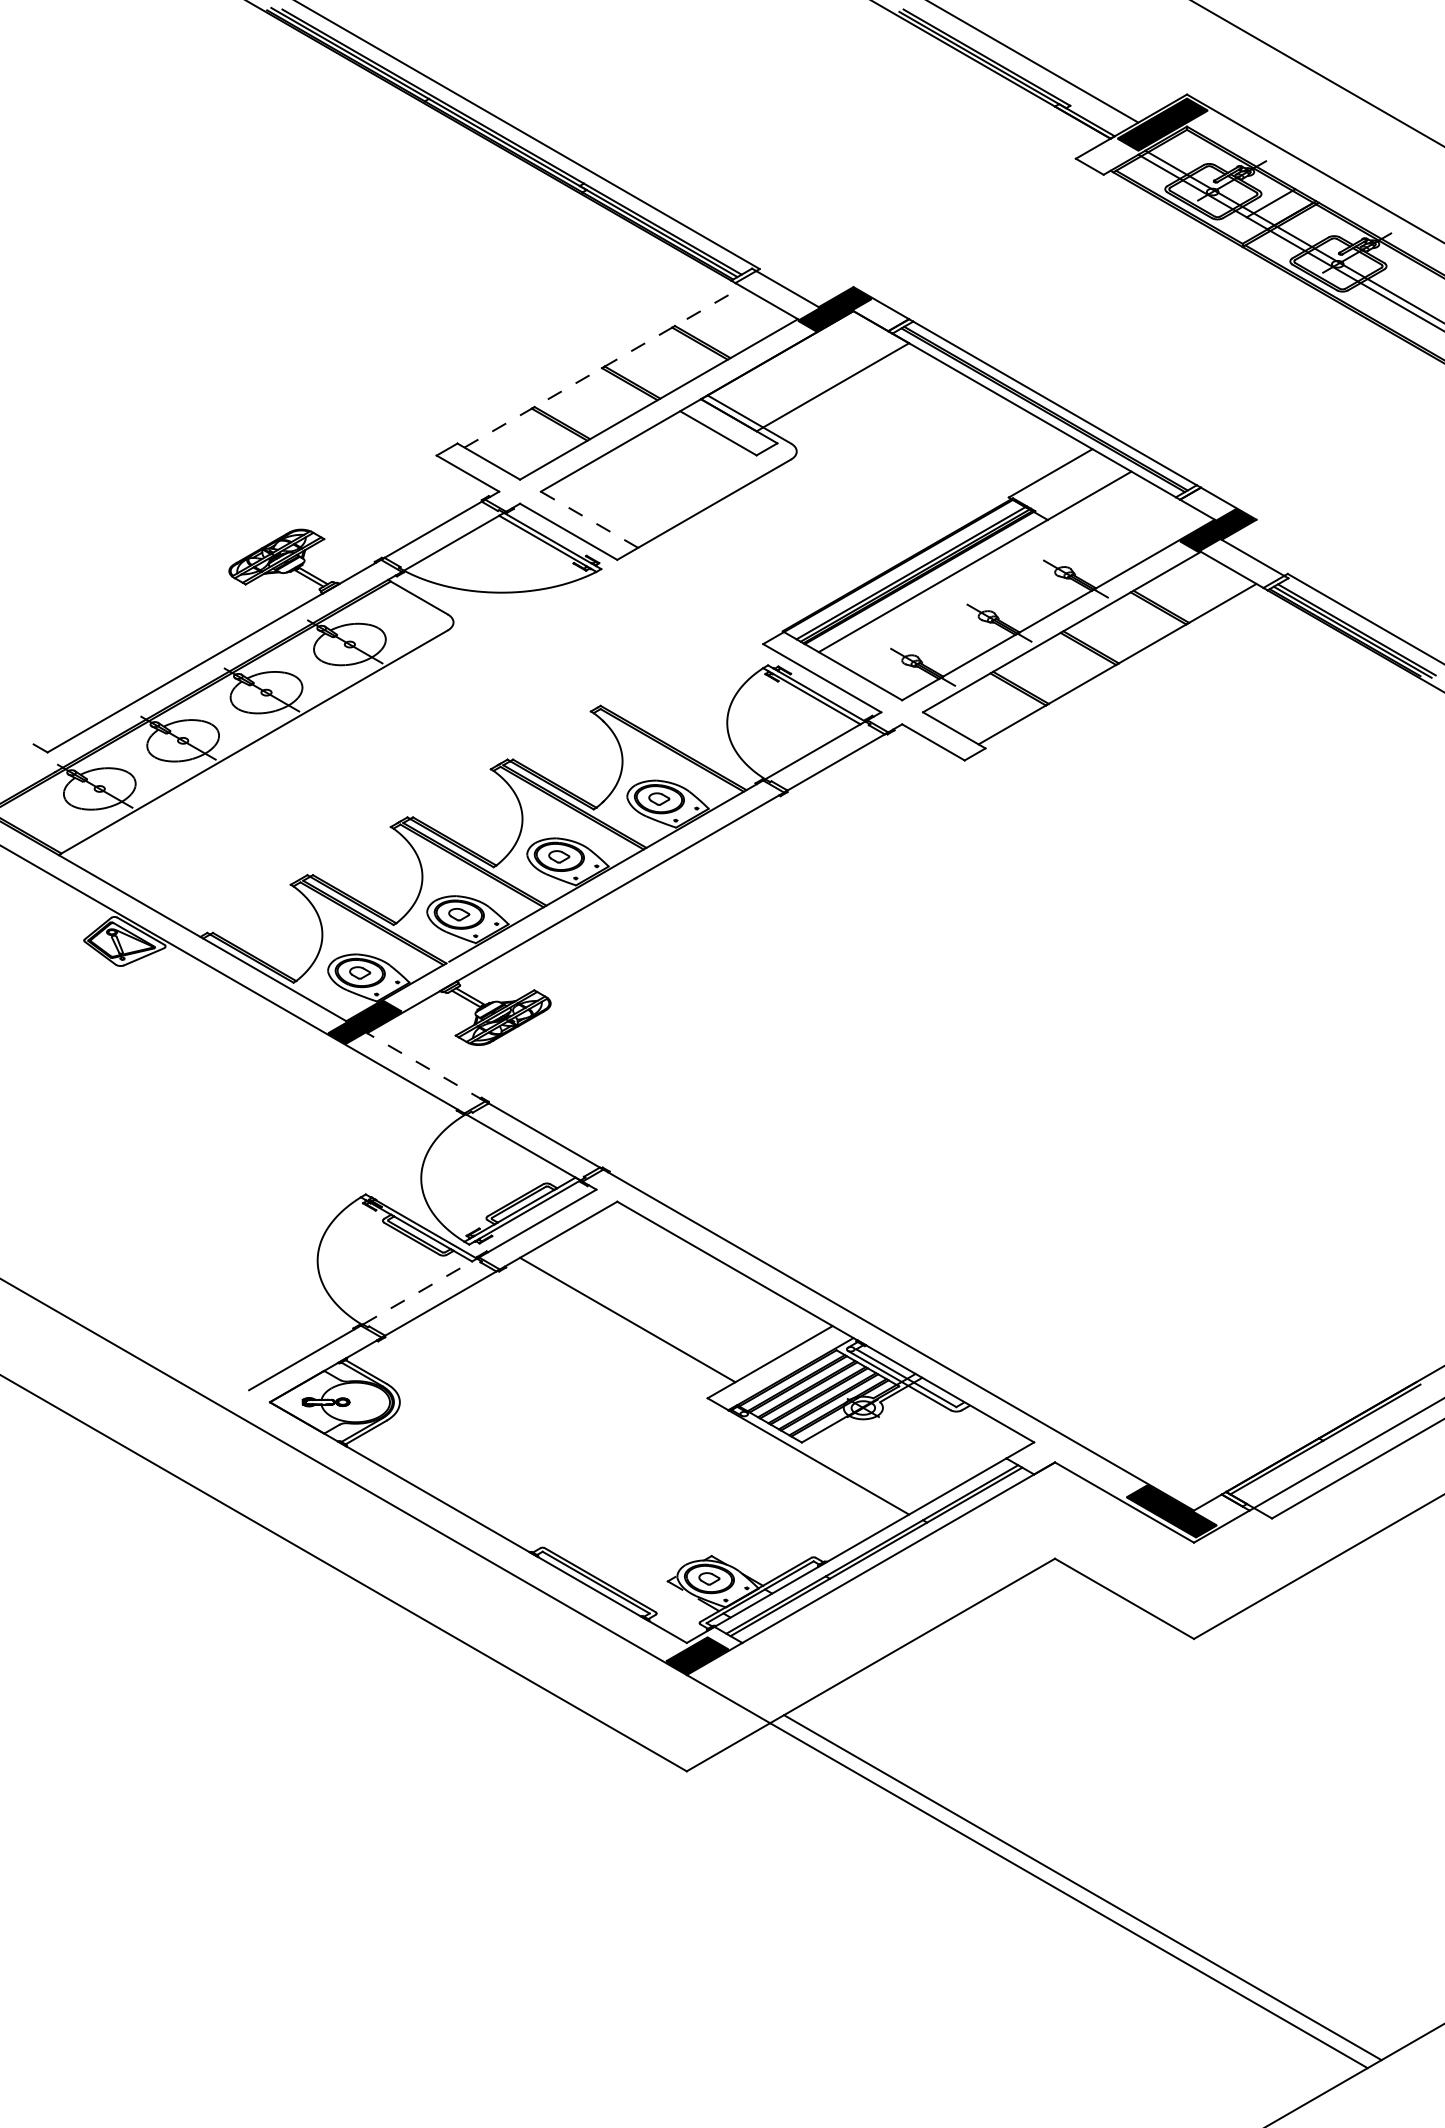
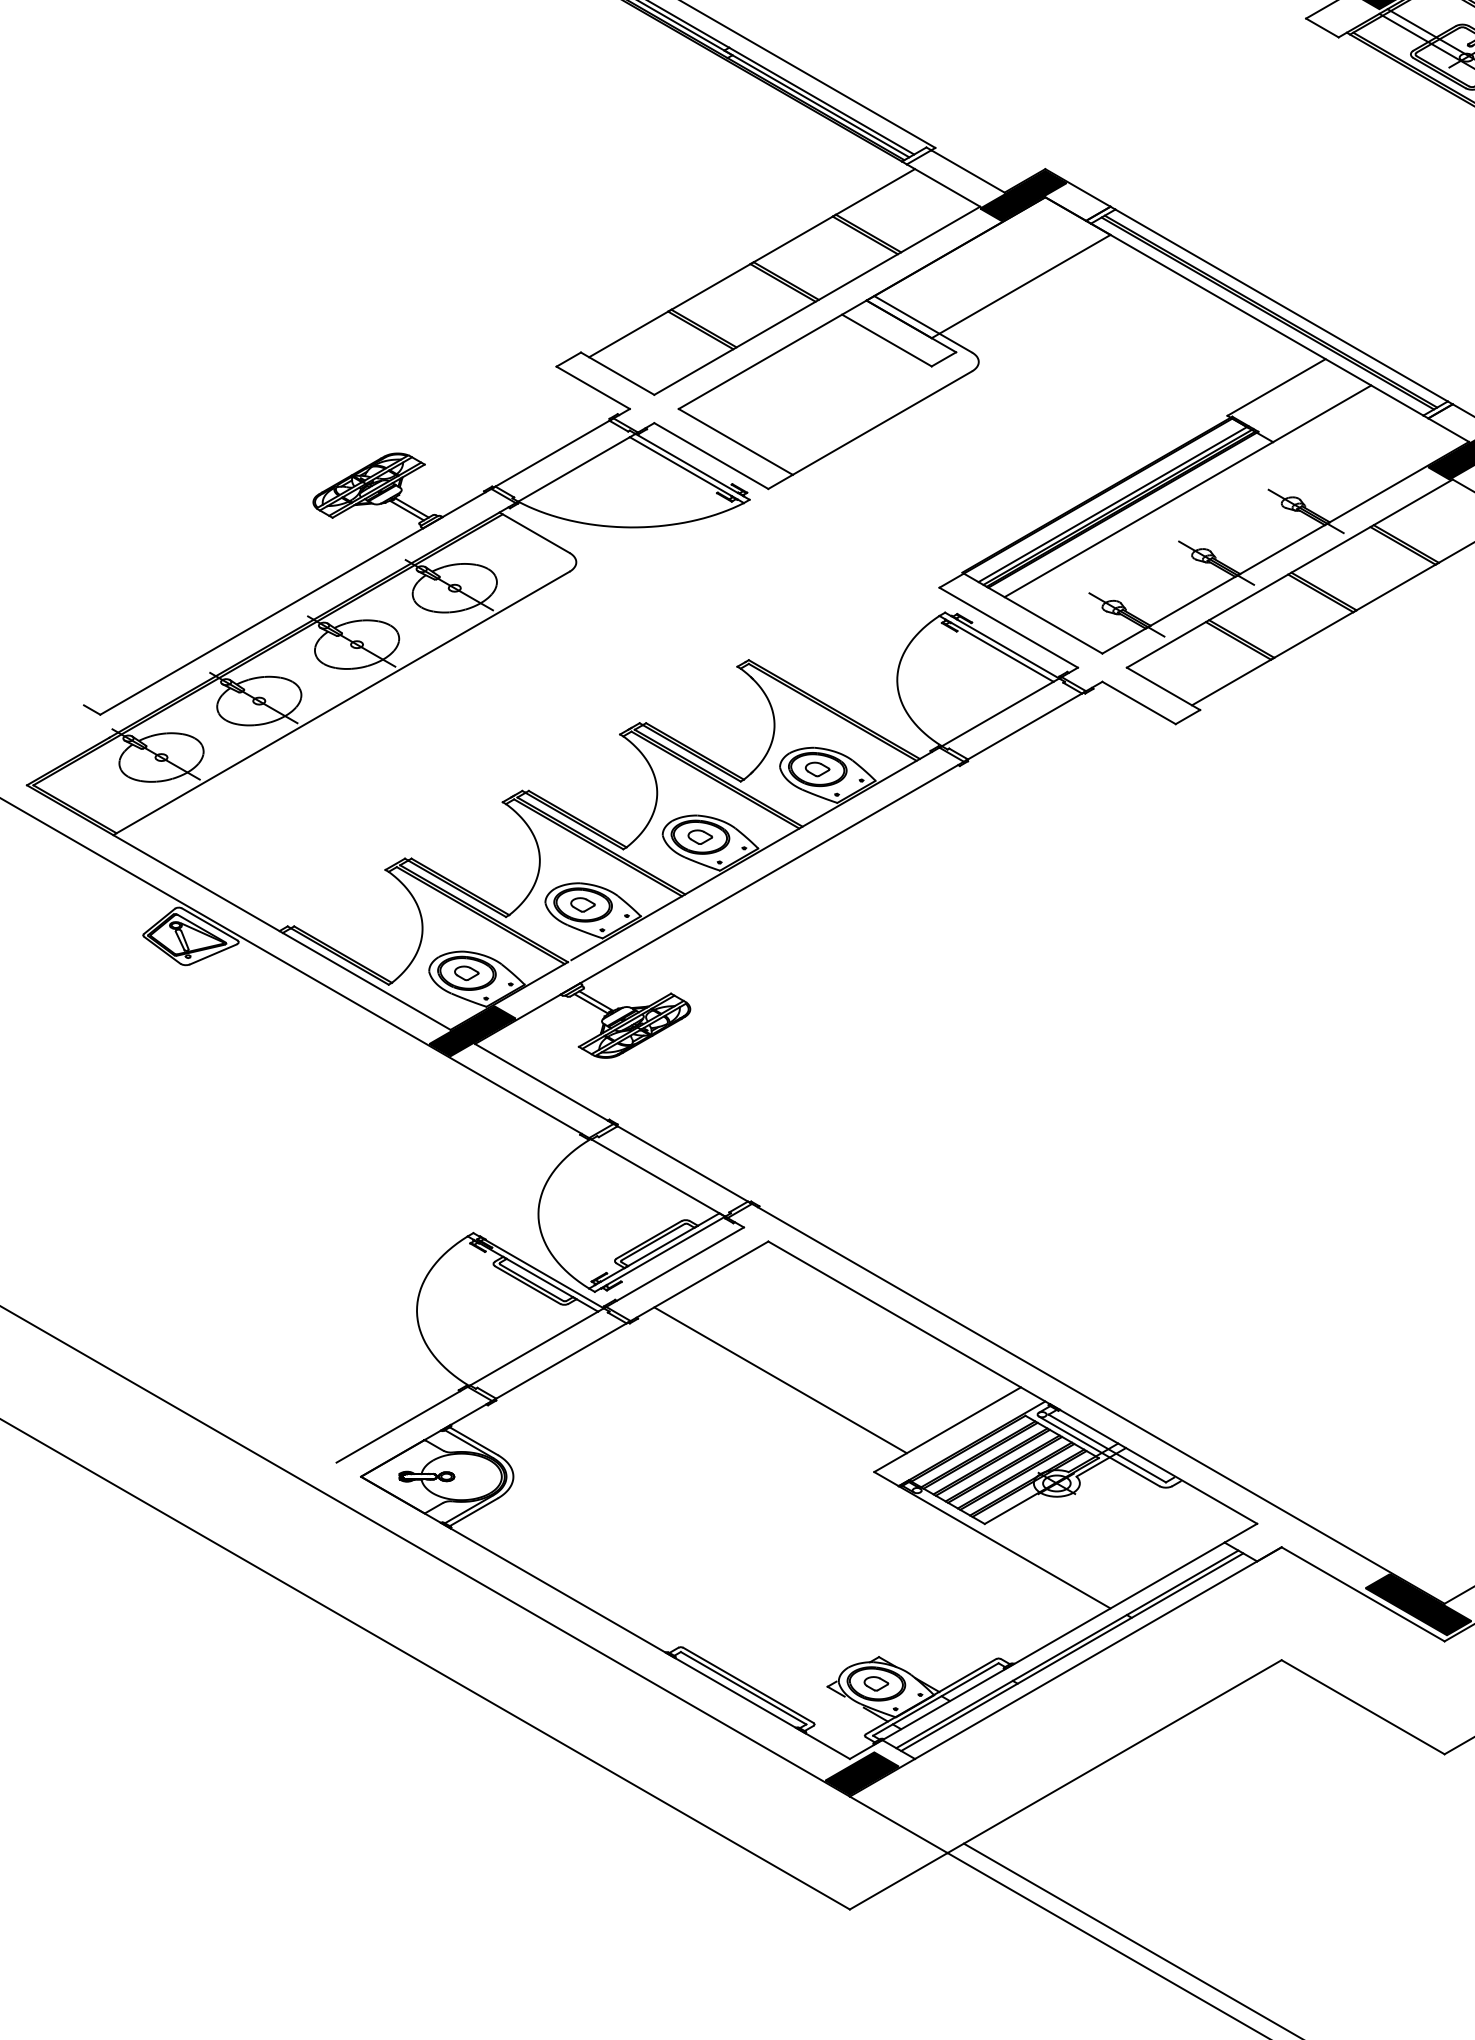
line: (603, 367) -> (752, 263), dashed -> solid
line: (589, 519) -> (735, 441), dashed -> solid
line: (425, 1067) -> (543, 1084), dashed -> solid
line: (417, 1292) -> (534, 1348), dashed -> solid

